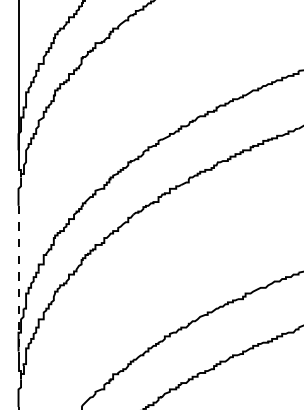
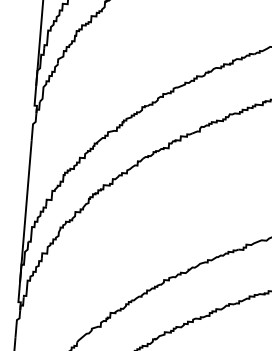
line: (18, 278) -> (25, 211), dashed -> solid

